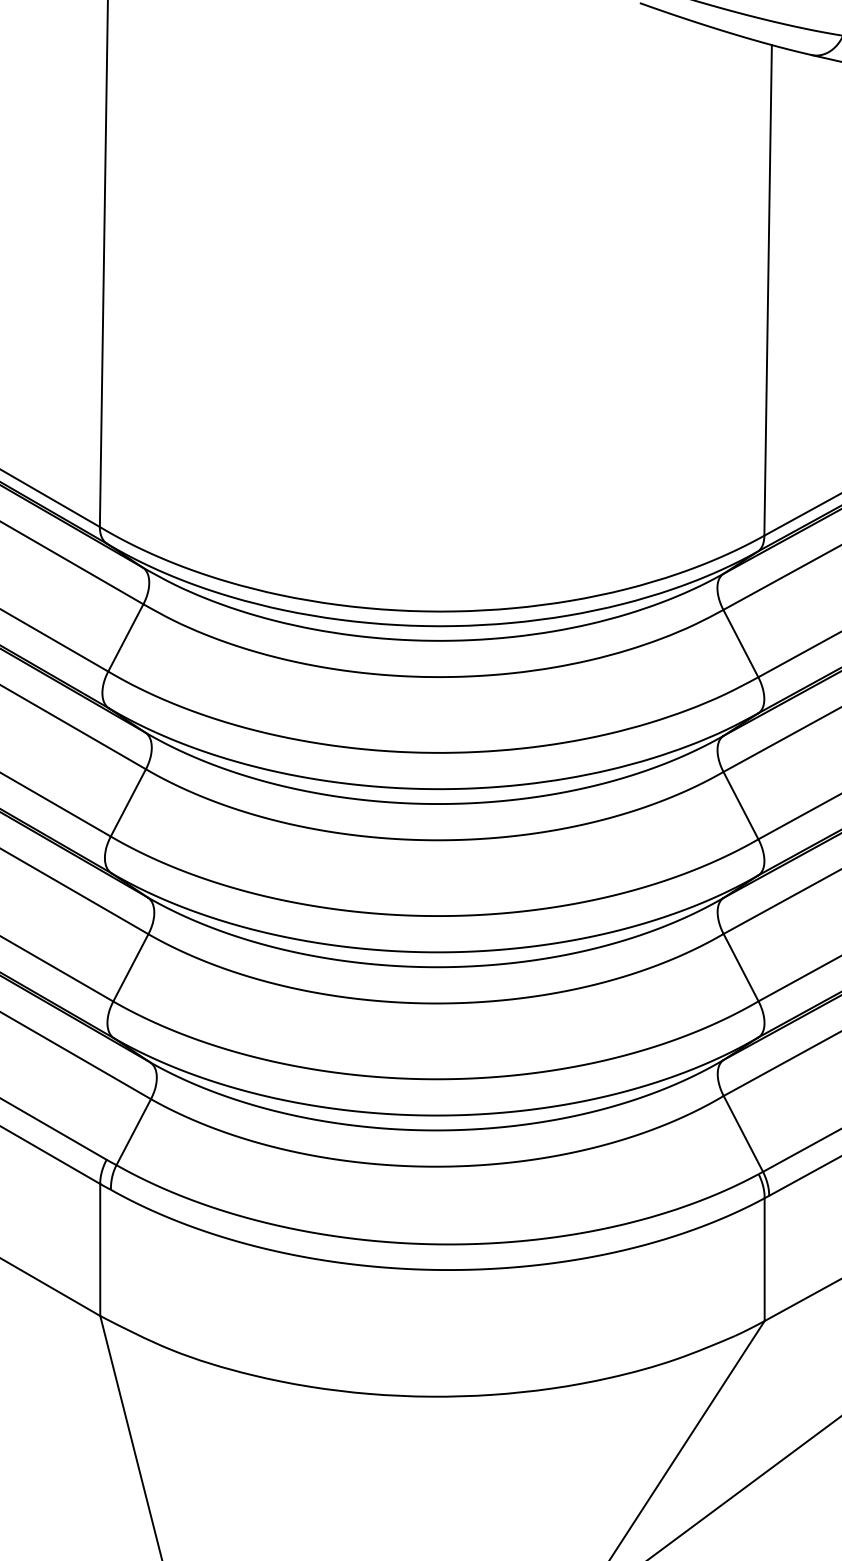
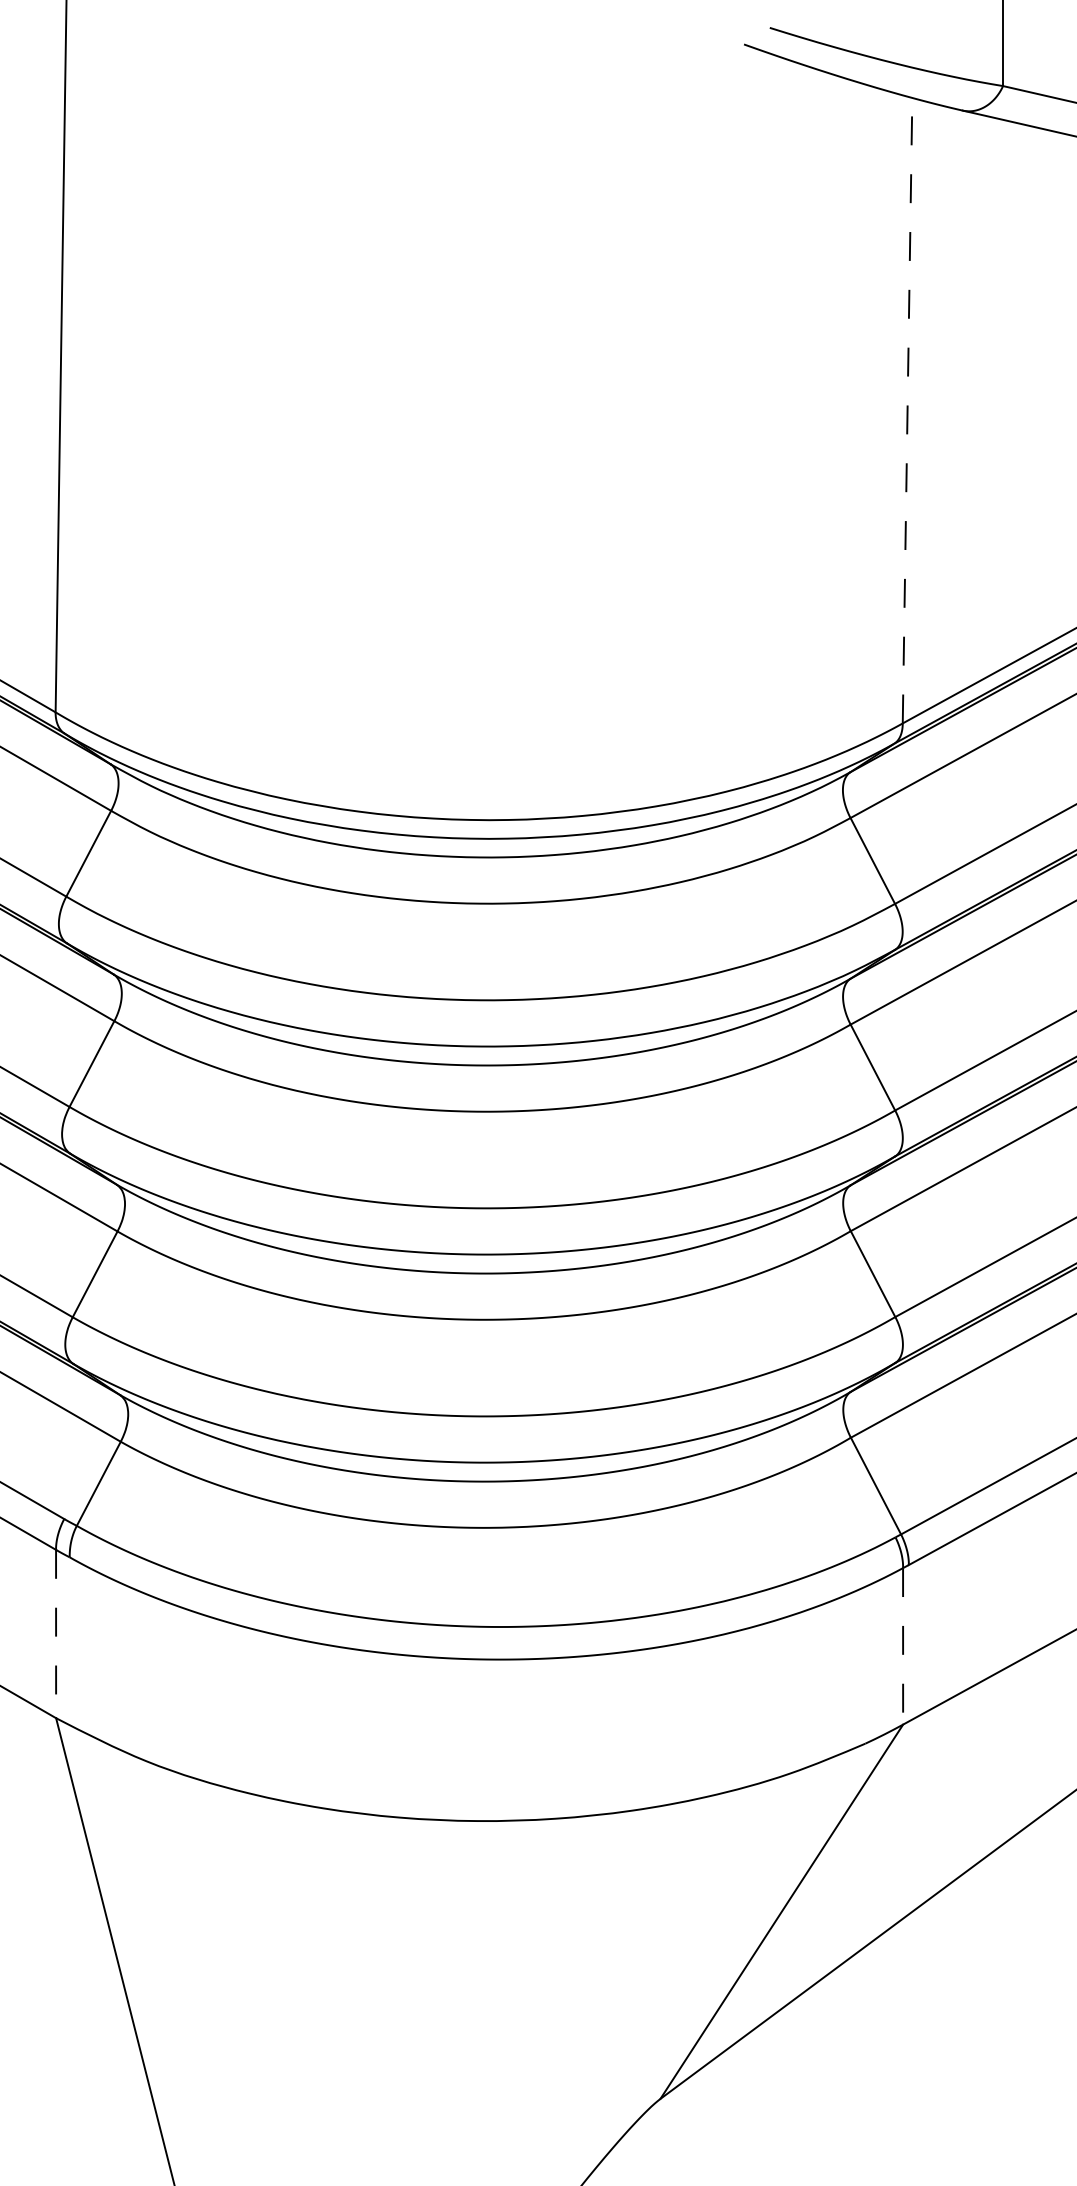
line: (768, 290) -> (907, 410), solid -> dashed
line: (100, 1250) -> (56, 1634), solid -> dashed
line: (764, 1259) -> (903, 1646), solid -> dashed

